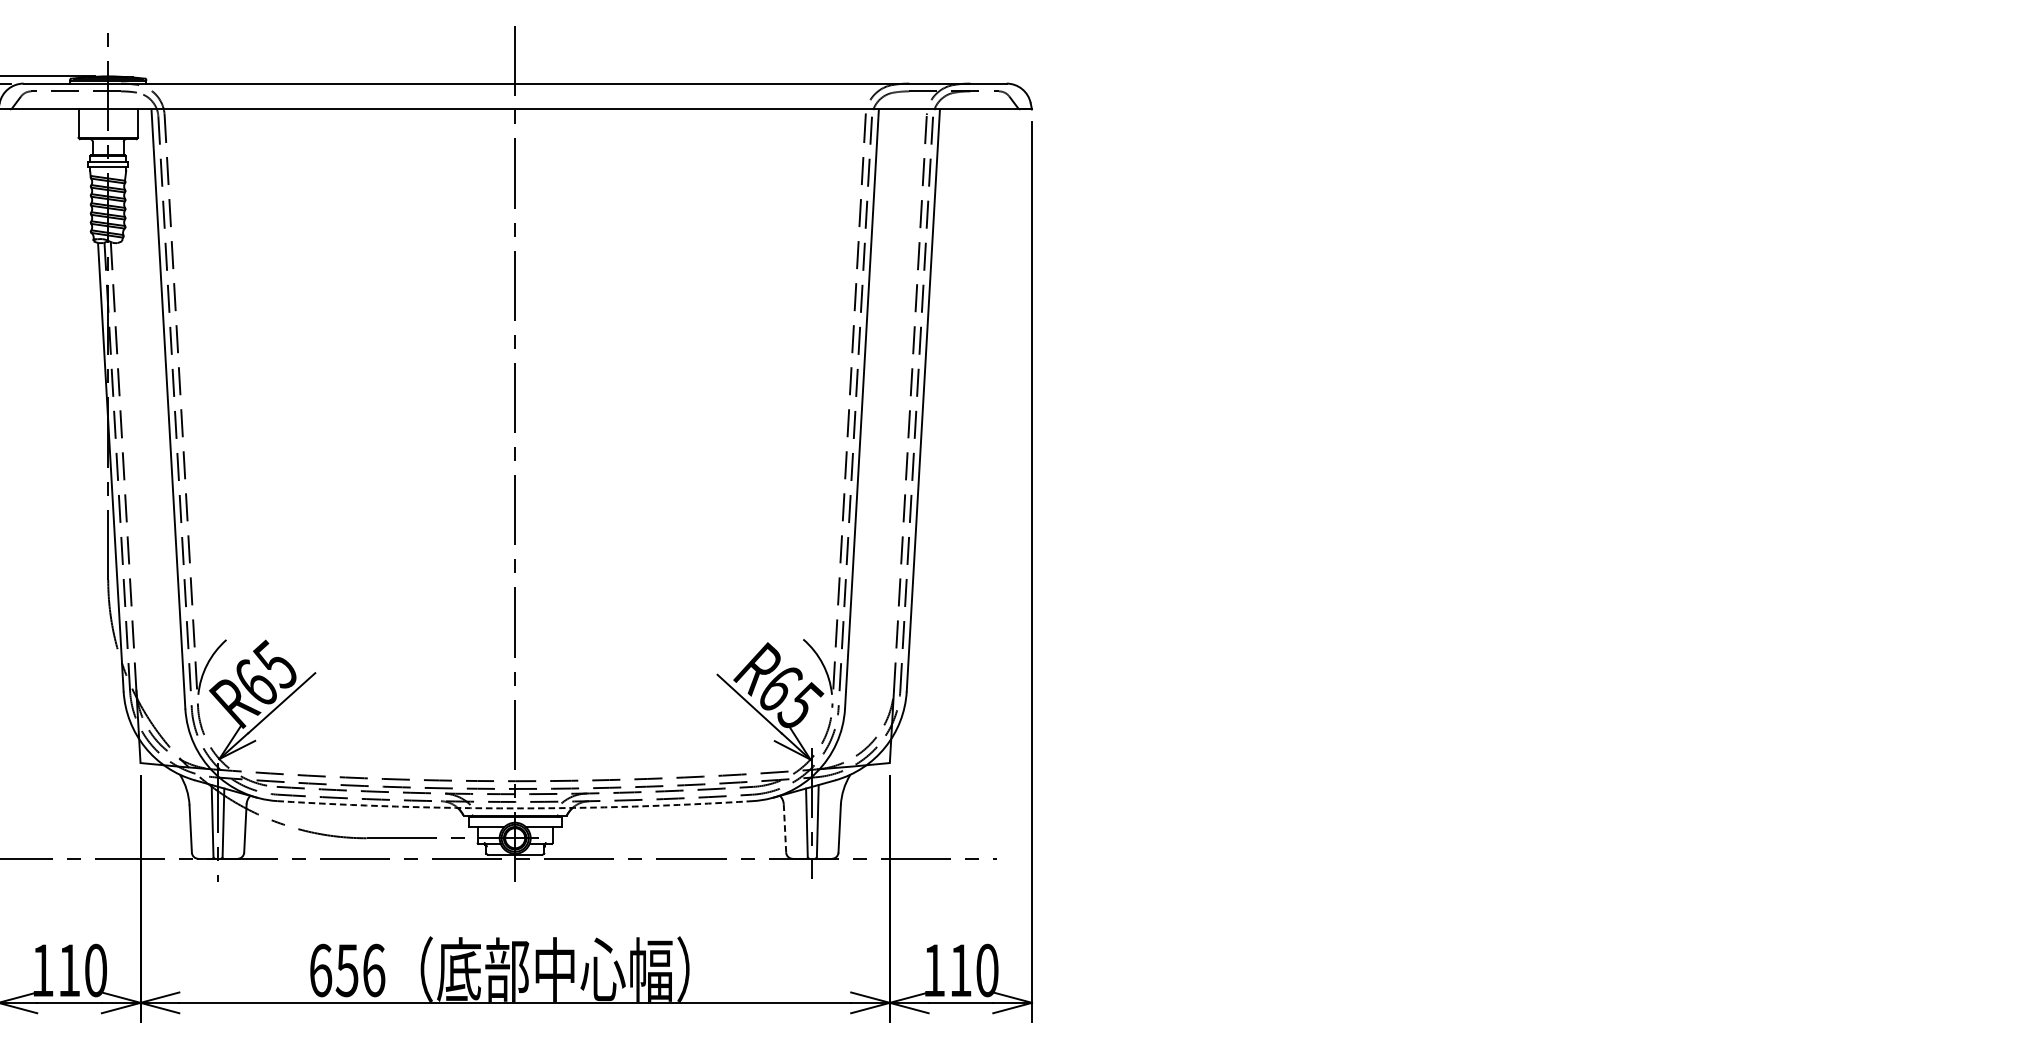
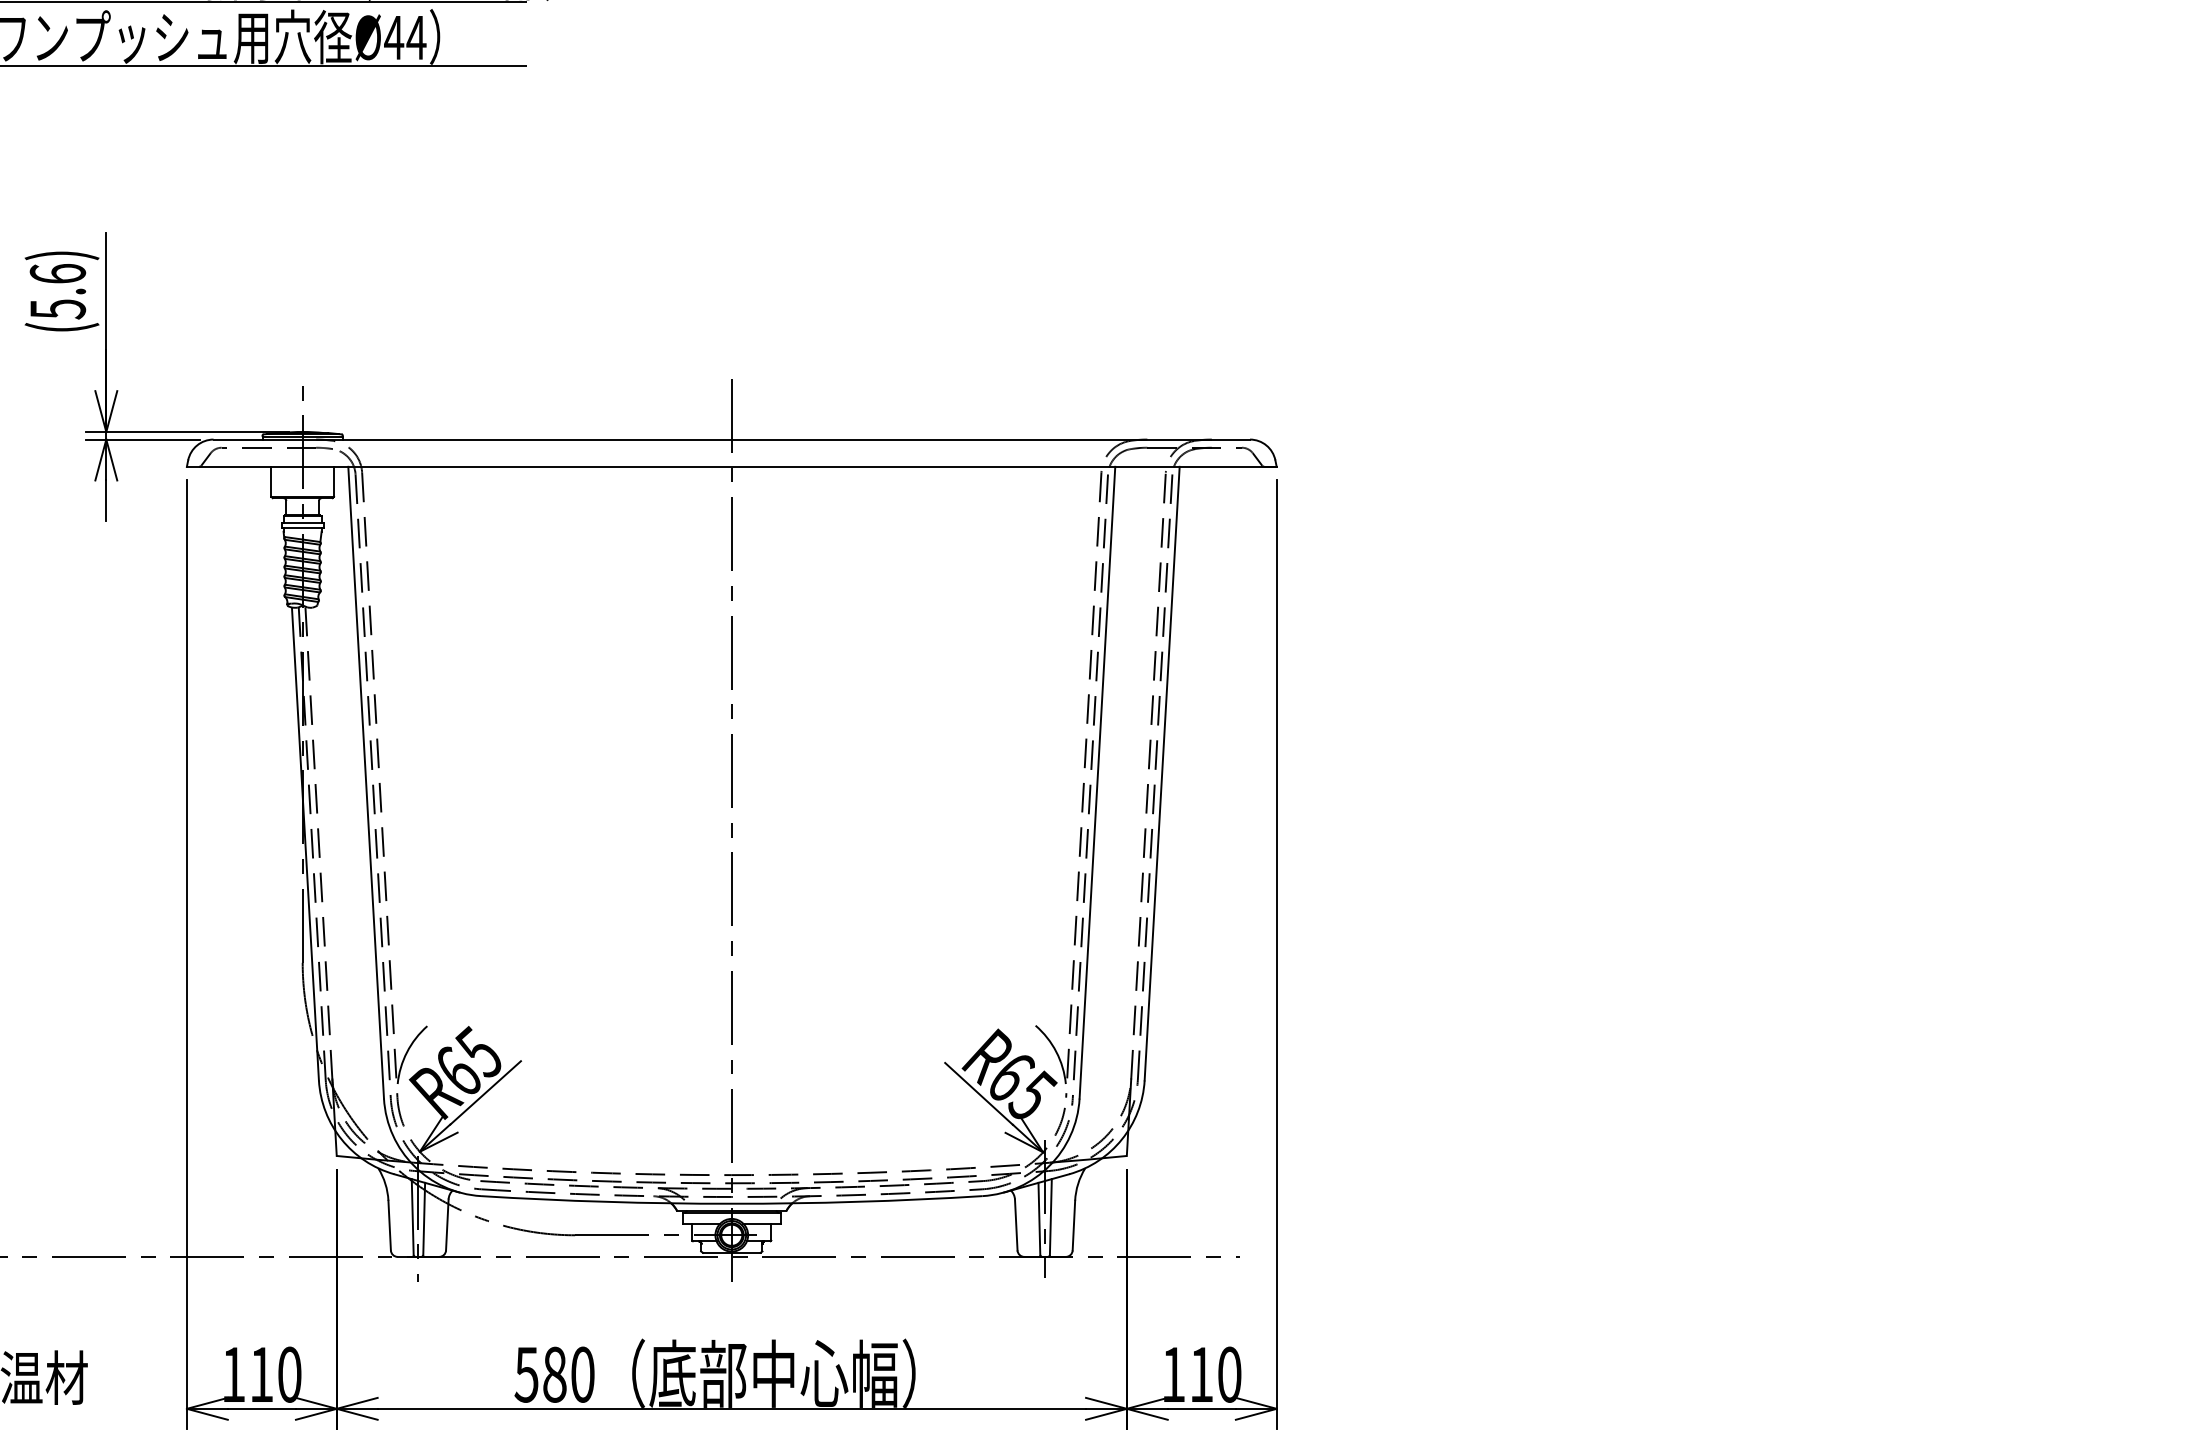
arc: (514, 808) -> (731, 1203), dashed -> solid
line: (785, 828) -> (1016, 1225), dashed -> solid
text: (347, 970) -> (554, 1374), 656 -> 580

